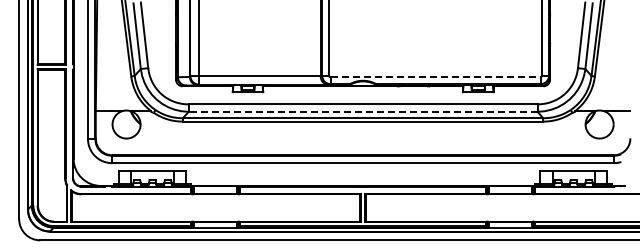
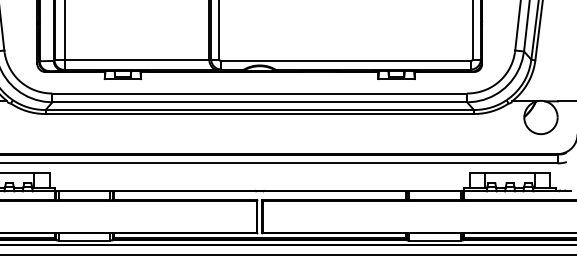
line: (436, 77) -> (347, 61), dashed -> solid
line: (362, 111) -> (259, 101), dashed -> solid

